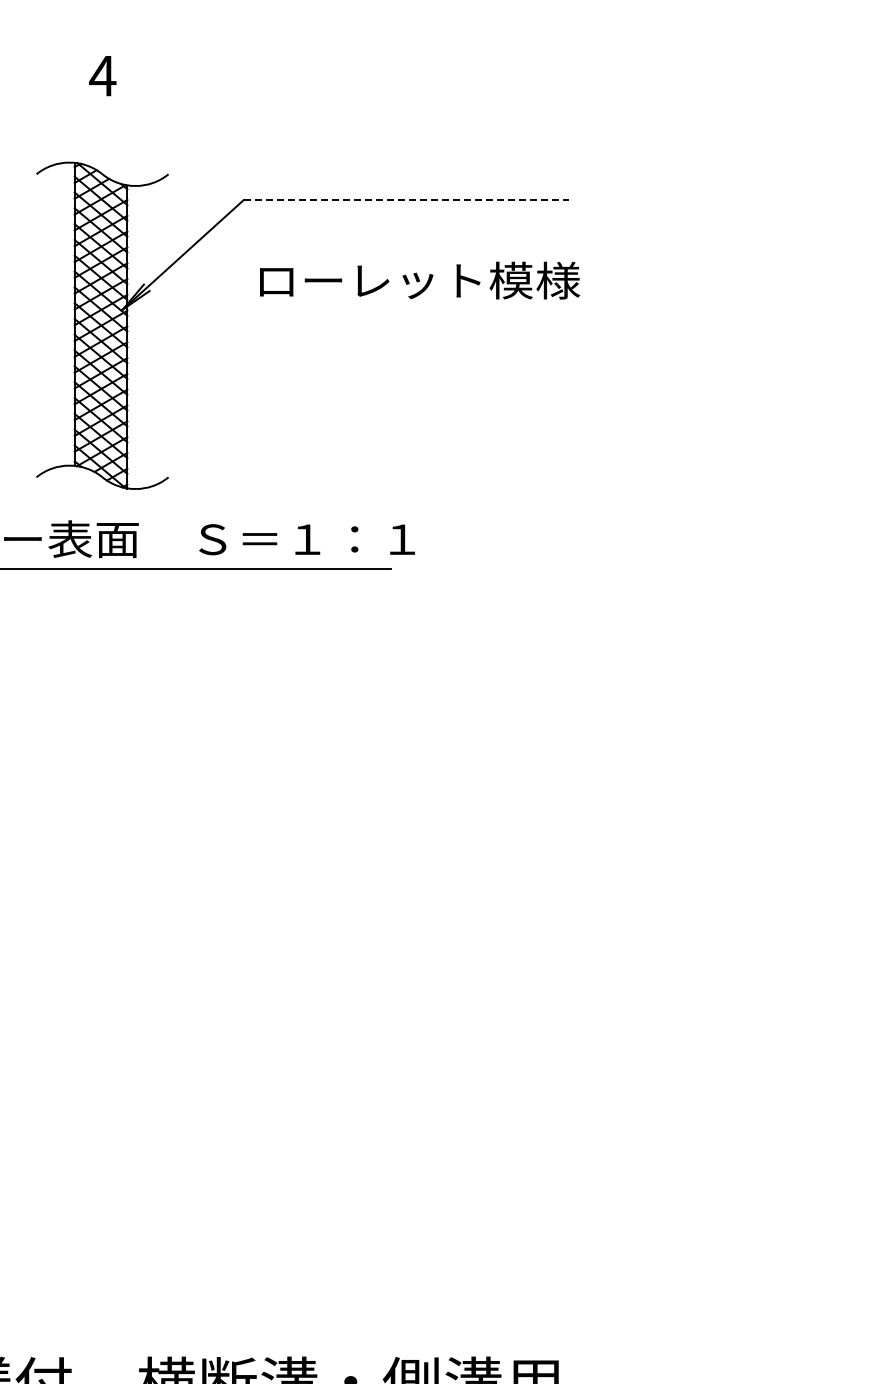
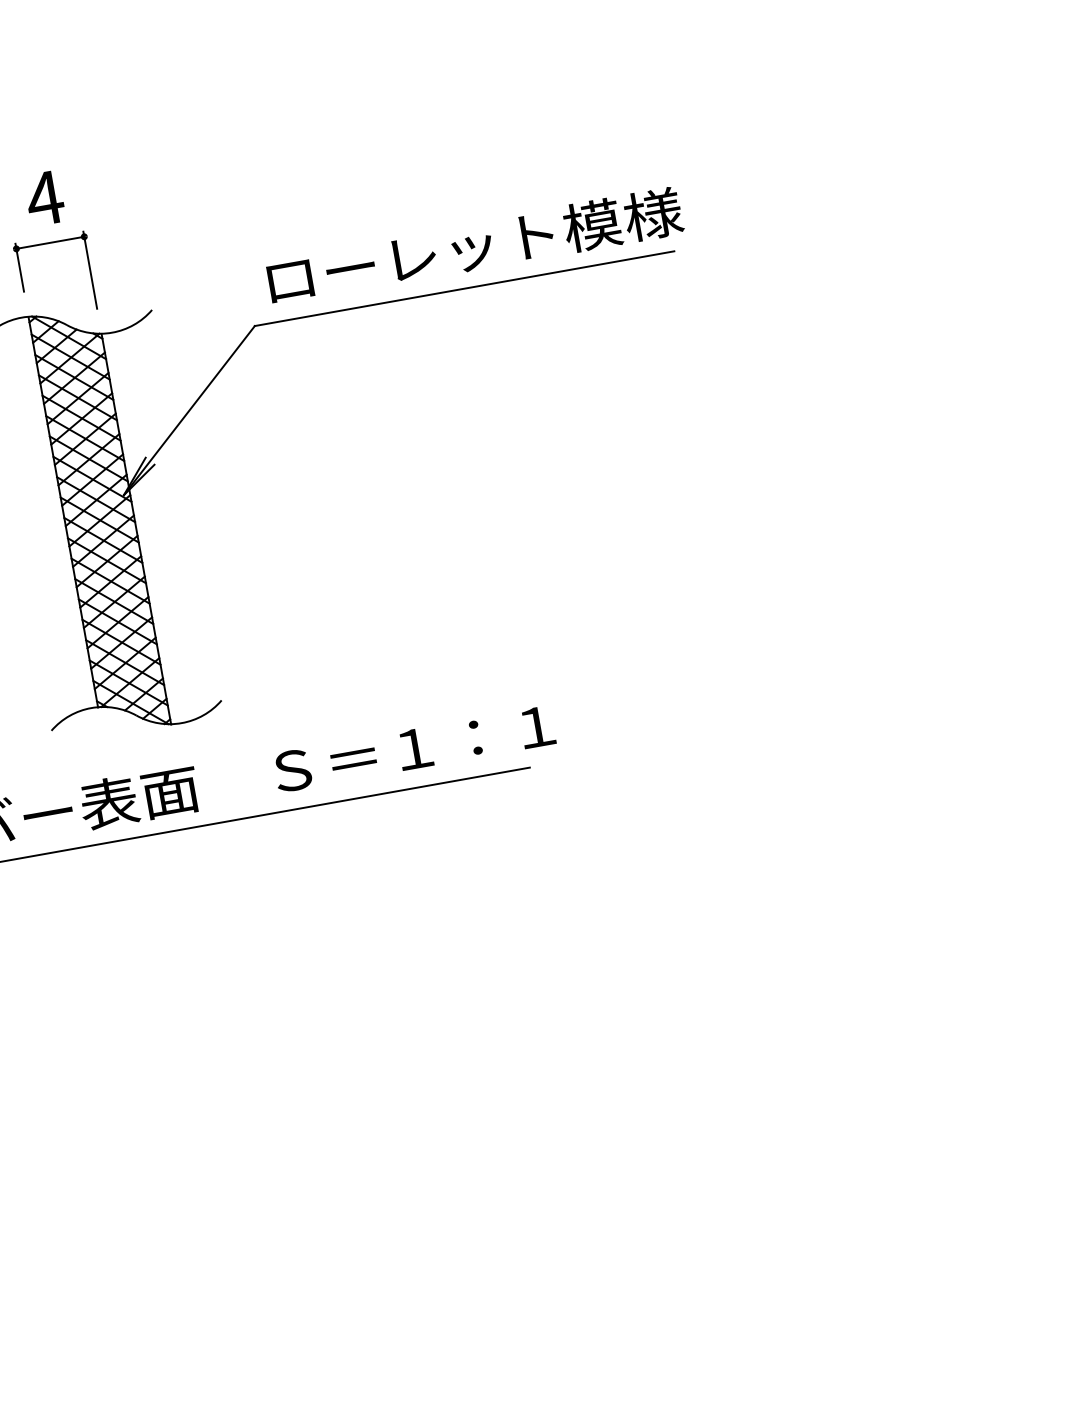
part: (100, 110) -> (49, 243), added
line: (406, 200) -> (464, 289), dashed -> solid
text: (420, 280) -> (475, 245), moved

